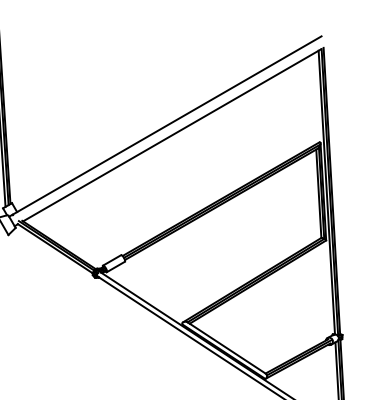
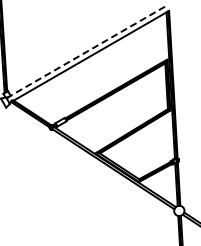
line: (165, 126) -> (87, 51), solid -> dashed

